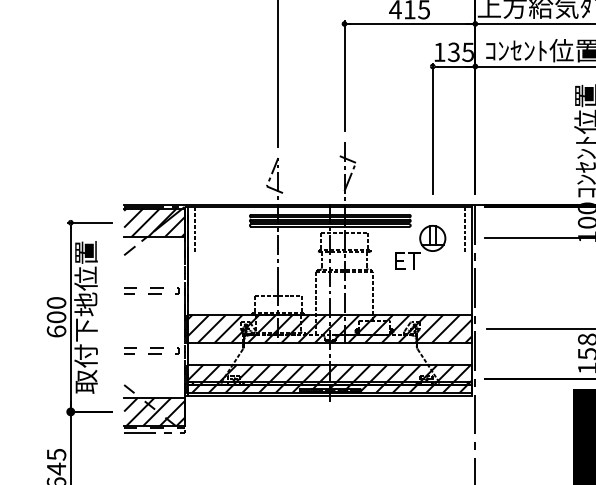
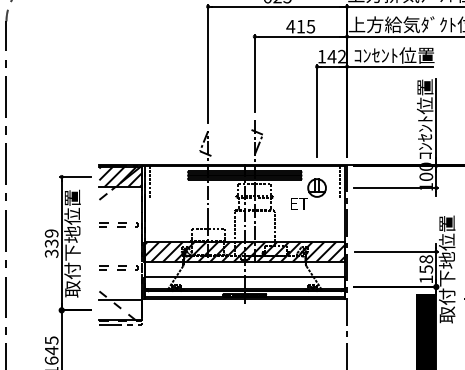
text: (460, 52) -> (336, 56), 135 -> 142
text: (56, 317) -> (51, 243), 600 -> 339
hatch: (328, 378) -> (243, 286), removed
hatch: (154, 412) -> (120, 310), removed

